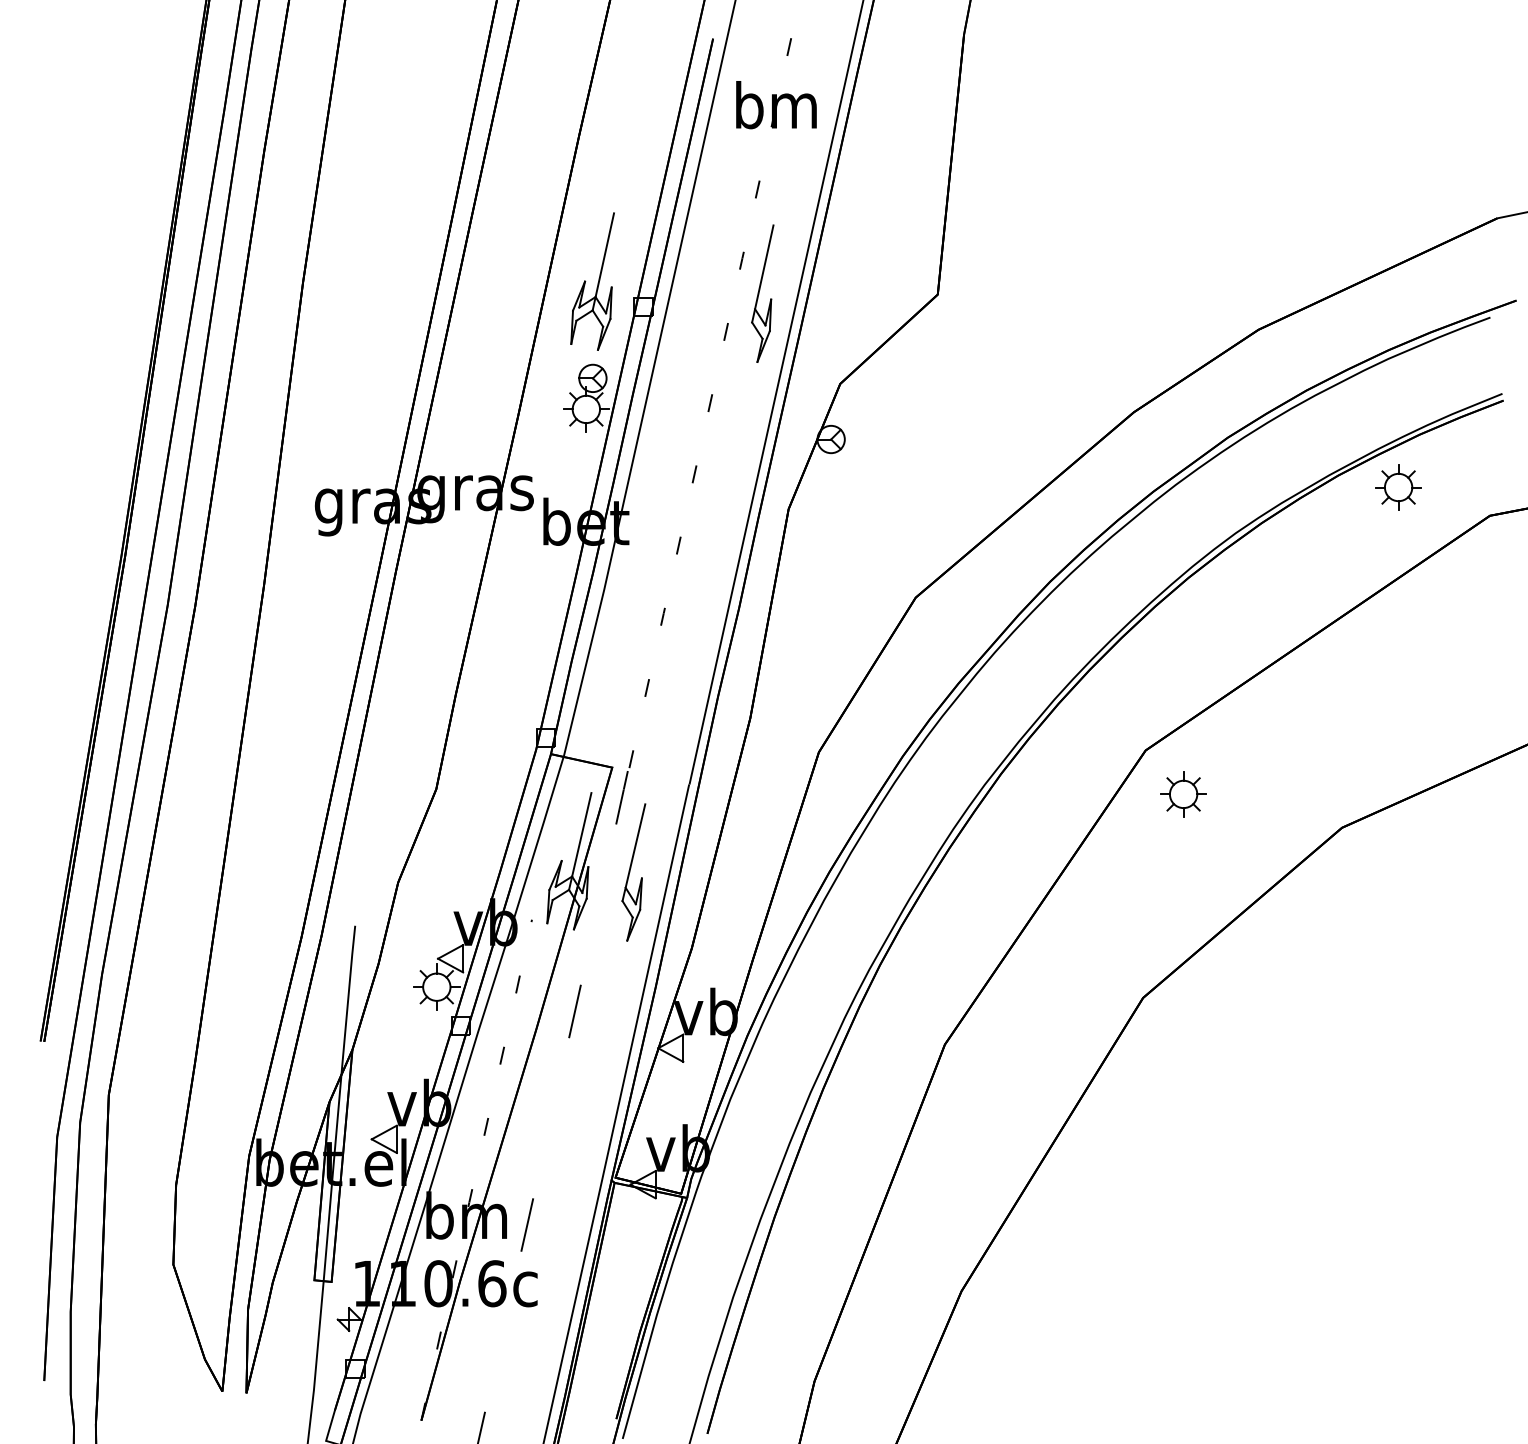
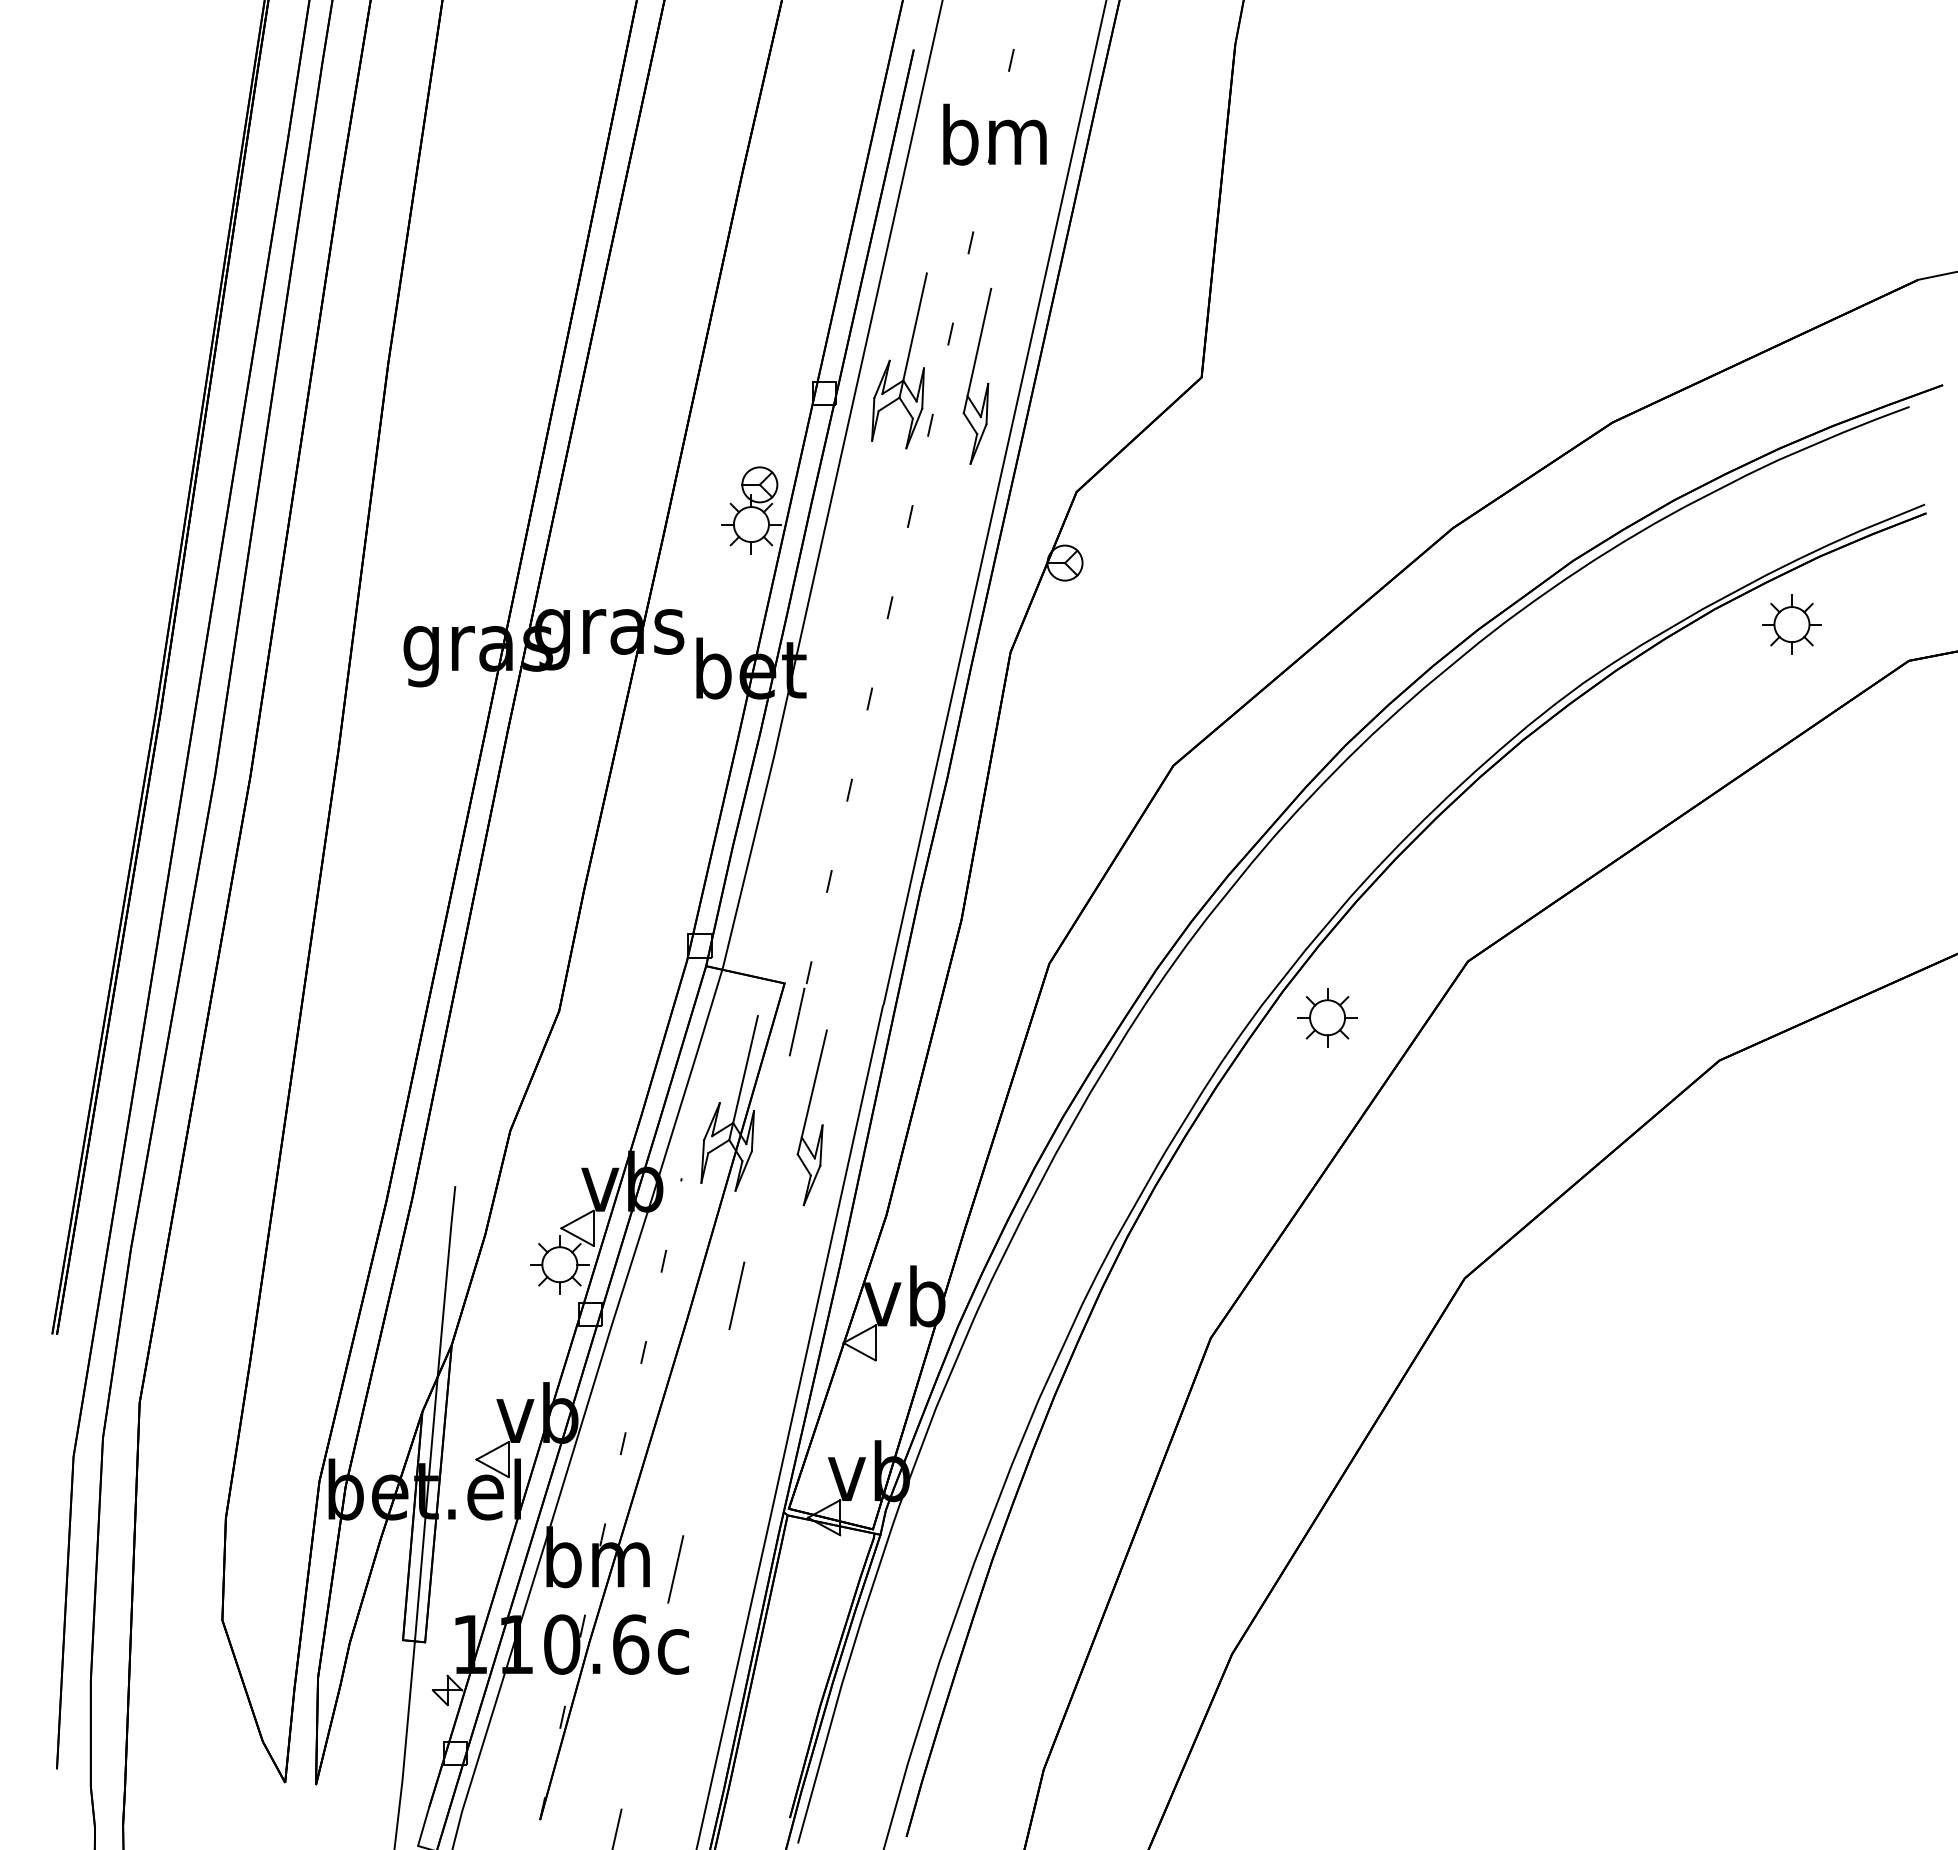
part: (598, 281) -> (906, 360), moved
part: (1183, 794) -> (1327, 1017), moved

